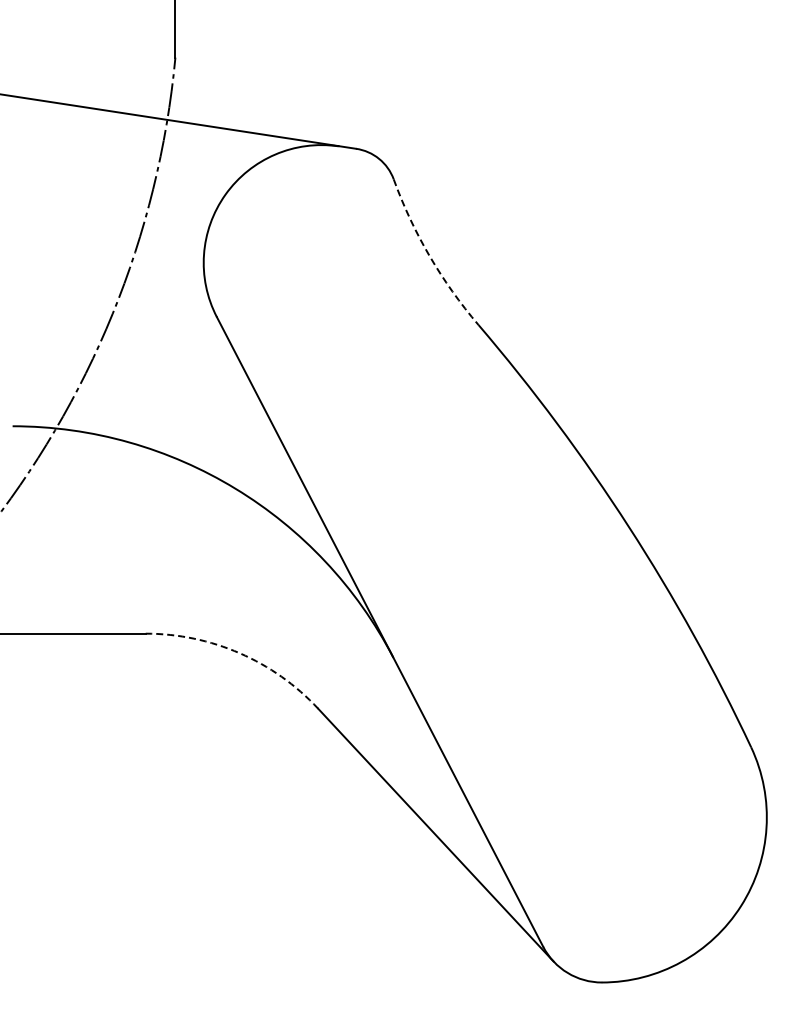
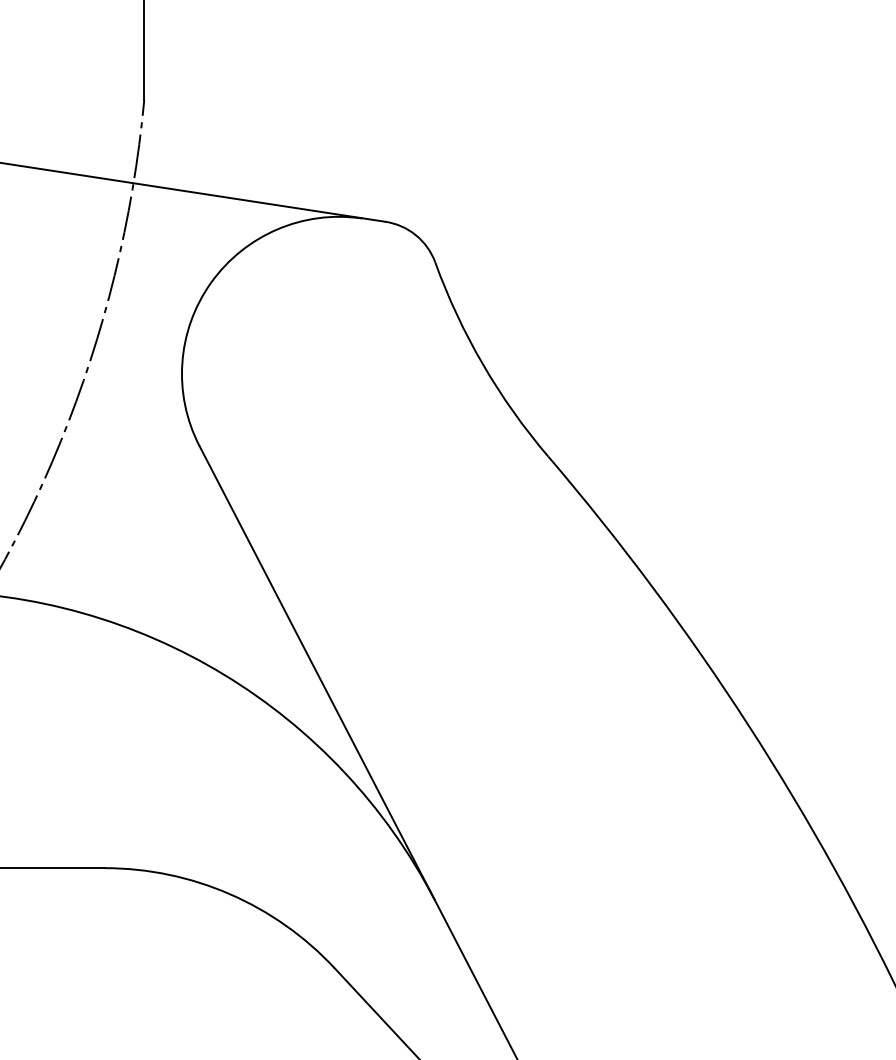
arc: (429, 256) -> (482, 365), dashed -> solid
arc: (239, 653) -> (229, 894), dashed -> solid

